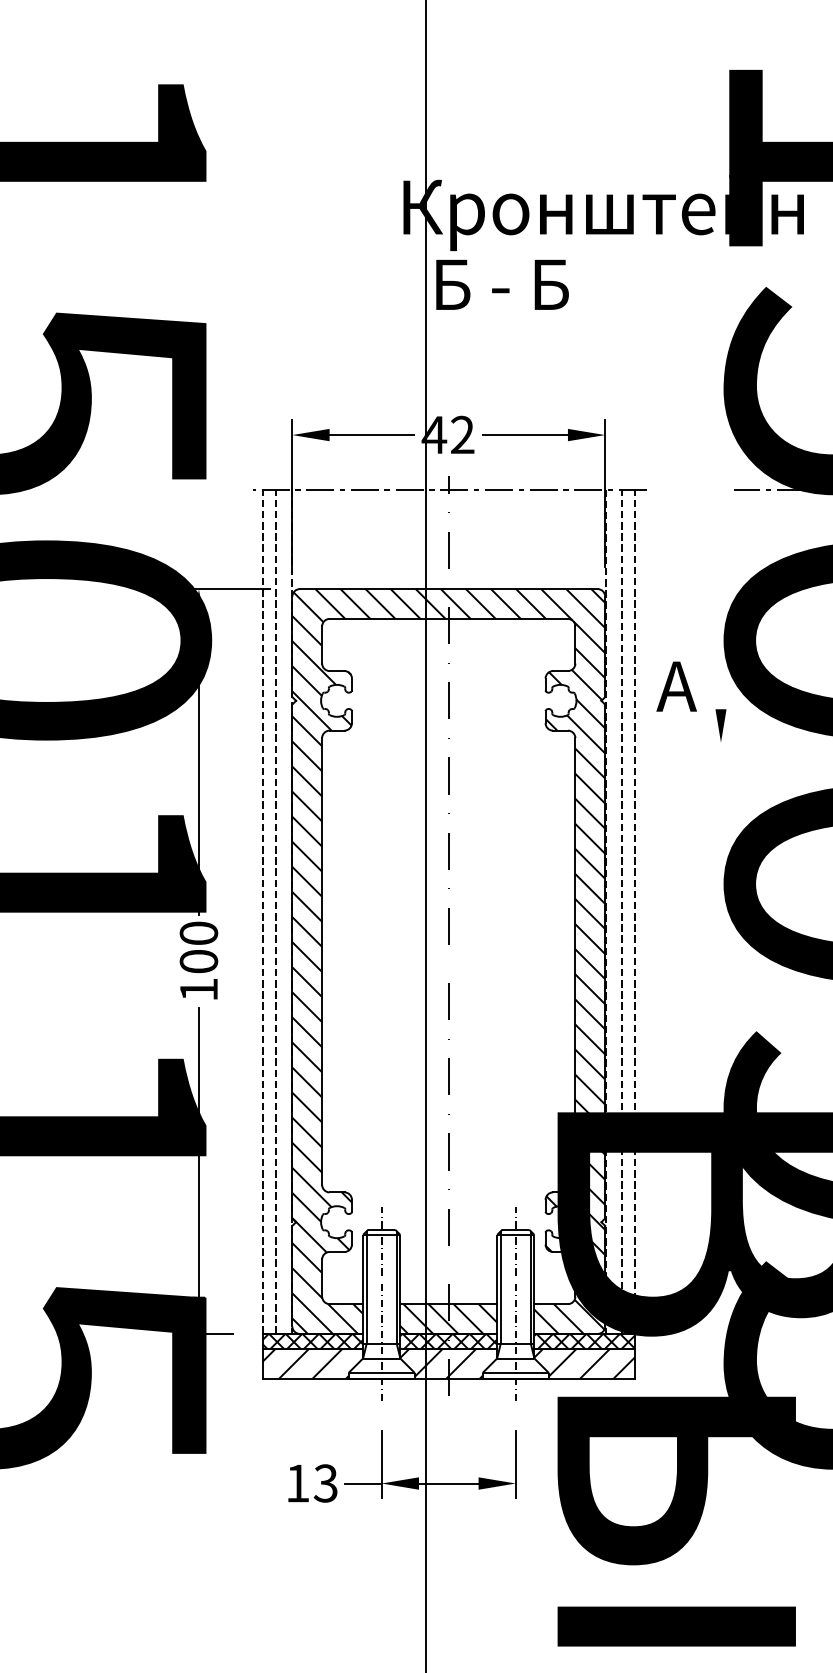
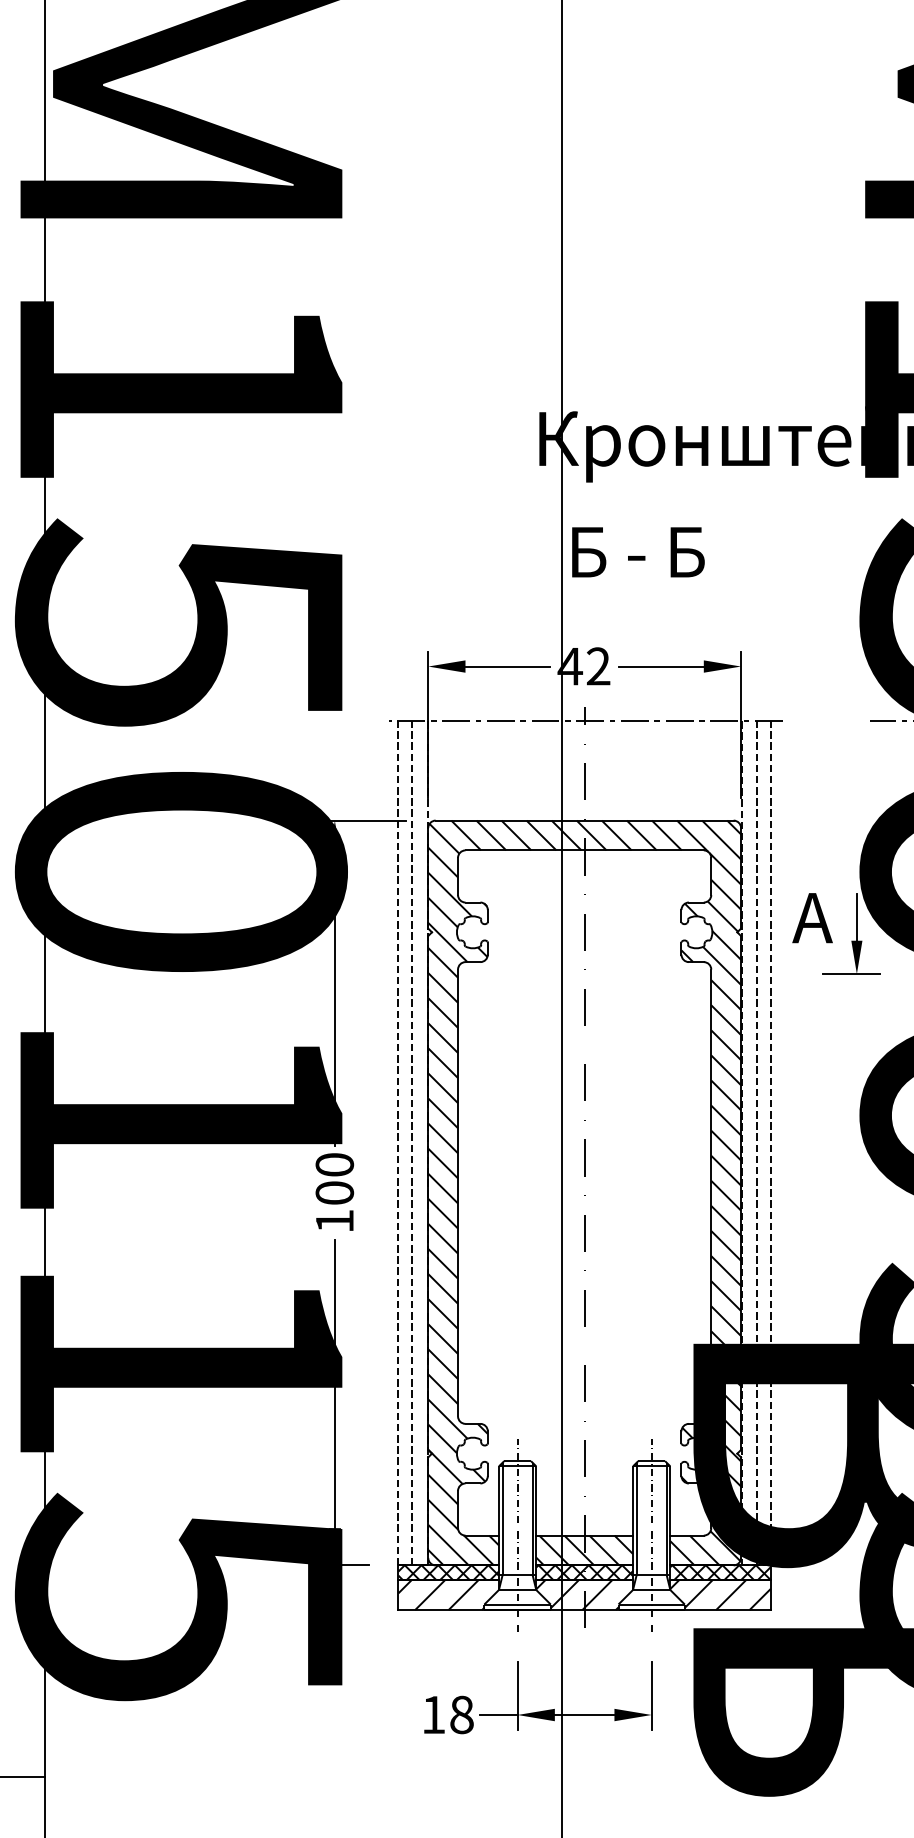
text: (502, 285) -> (638, 552), moved
line: (720, 685) -> (856, 916), added
line: (715, 743) -> (851, 974), added
text: (325, 1483) -> (461, 1714), 13 -> 18

